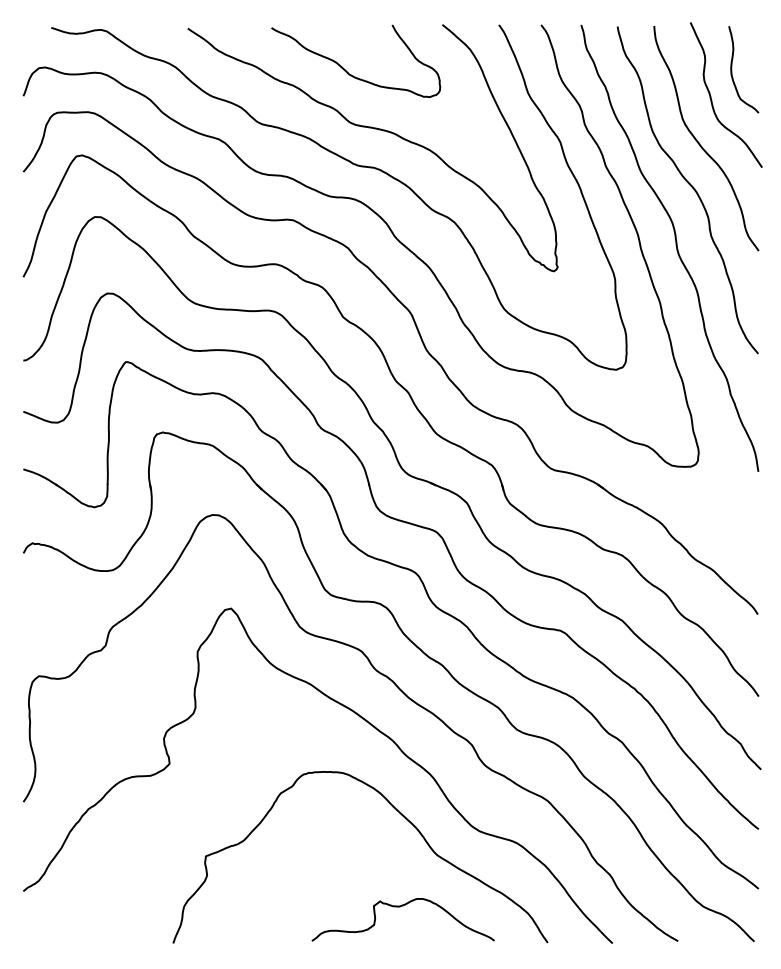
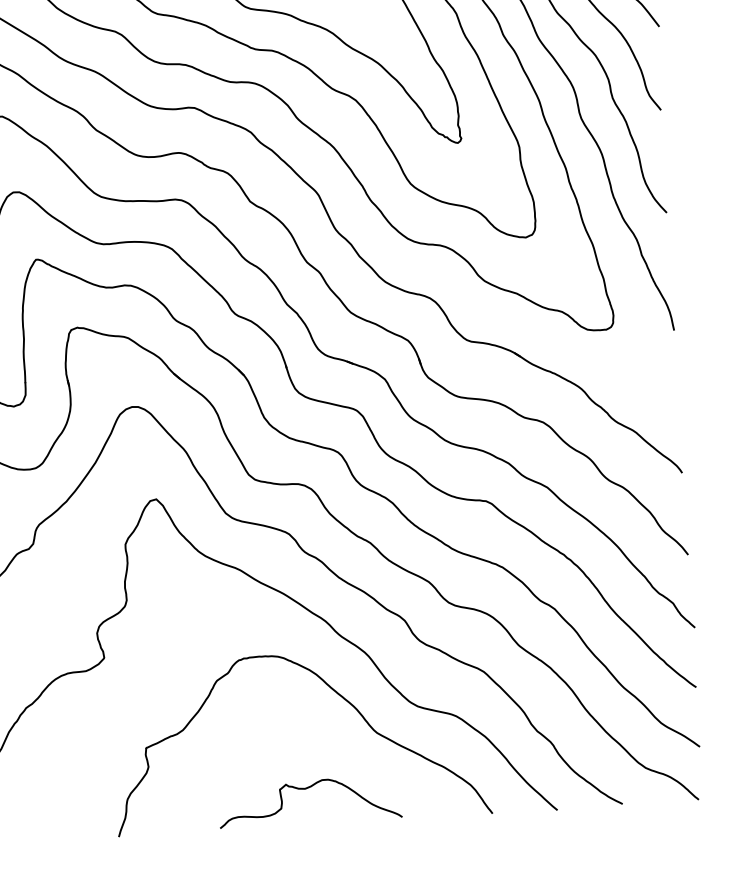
curve: (400, 907) -> (306, 789), moved

